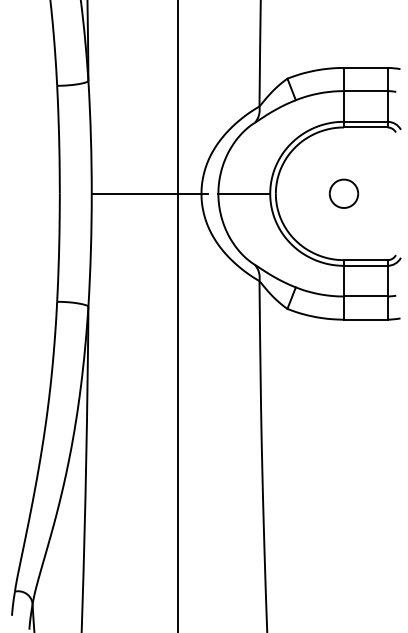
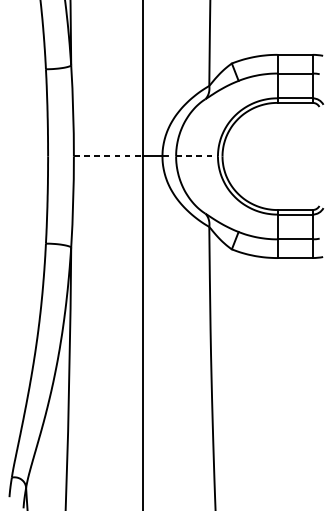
line: (134, 193) -> (108, 156), solid -> dashed
line: (244, 193) -> (197, 156), solid -> dashed
part: (343, 193) -> (277, 156), removed

